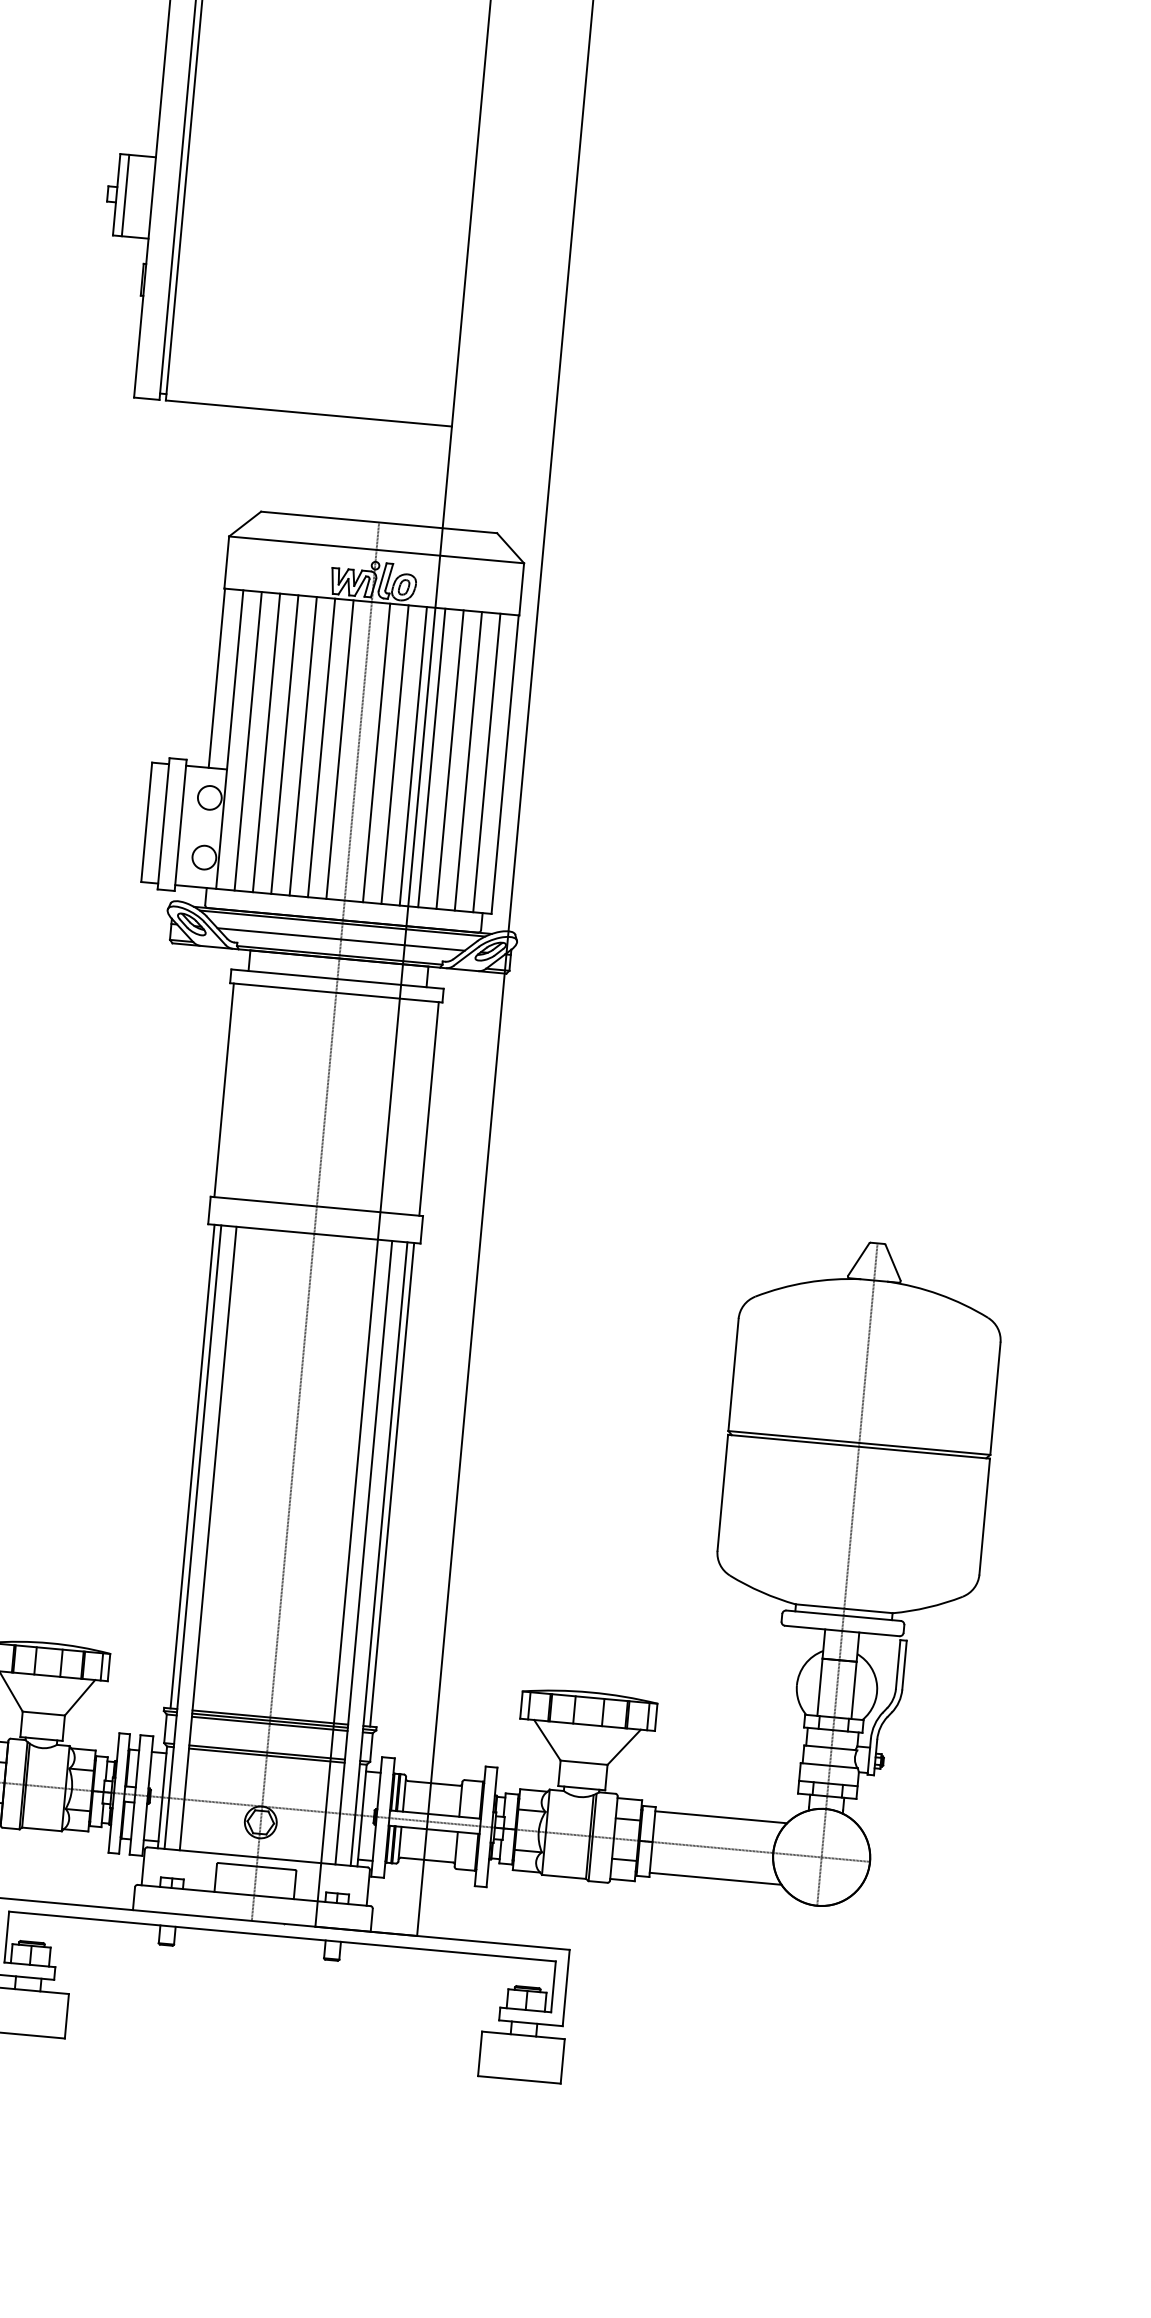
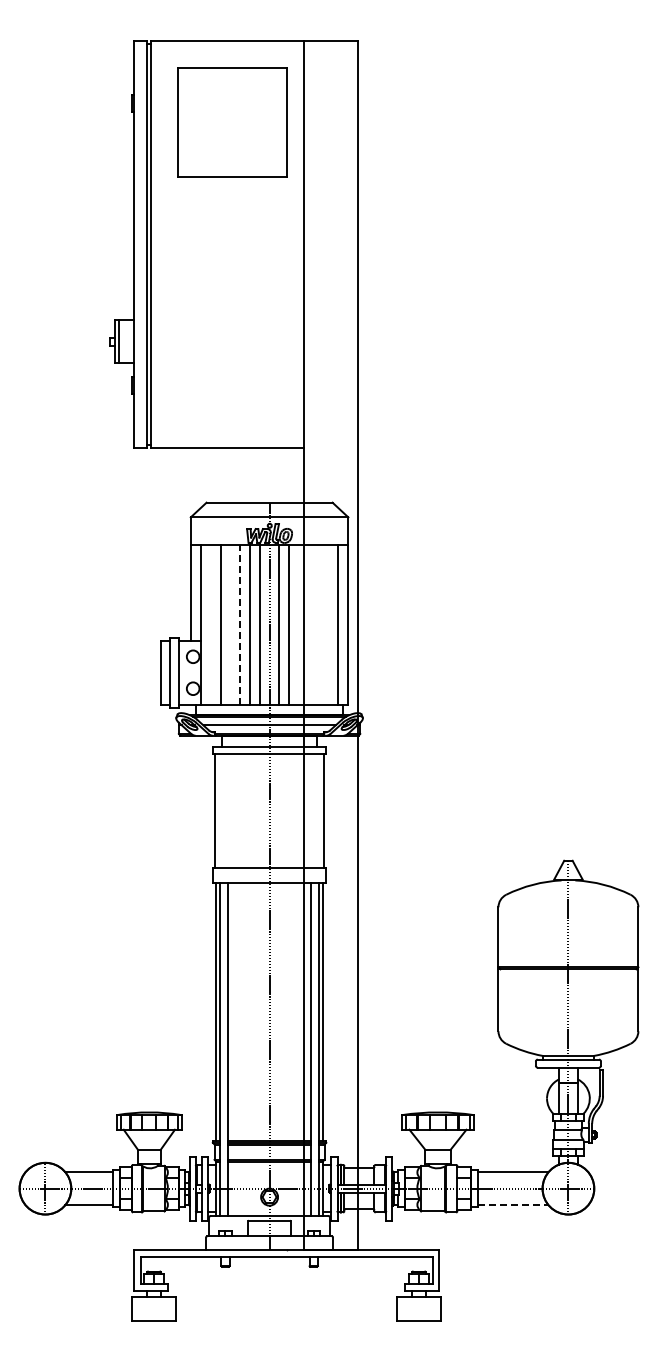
line: (247, 740) -> (210, 624), removed
line: (285, 743) -> (230, 624), removed
line: (303, 745) -> (240, 624), solid -> dashed
line: (412, 755) -> (298, 624), removed
line: (431, 757) -> (308, 624), removed
line: (449, 758) -> (318, 624), removed
line: (468, 760) -> (328, 624), removed
line: (715, 1879) -> (513, 1205), solid -> dashed

